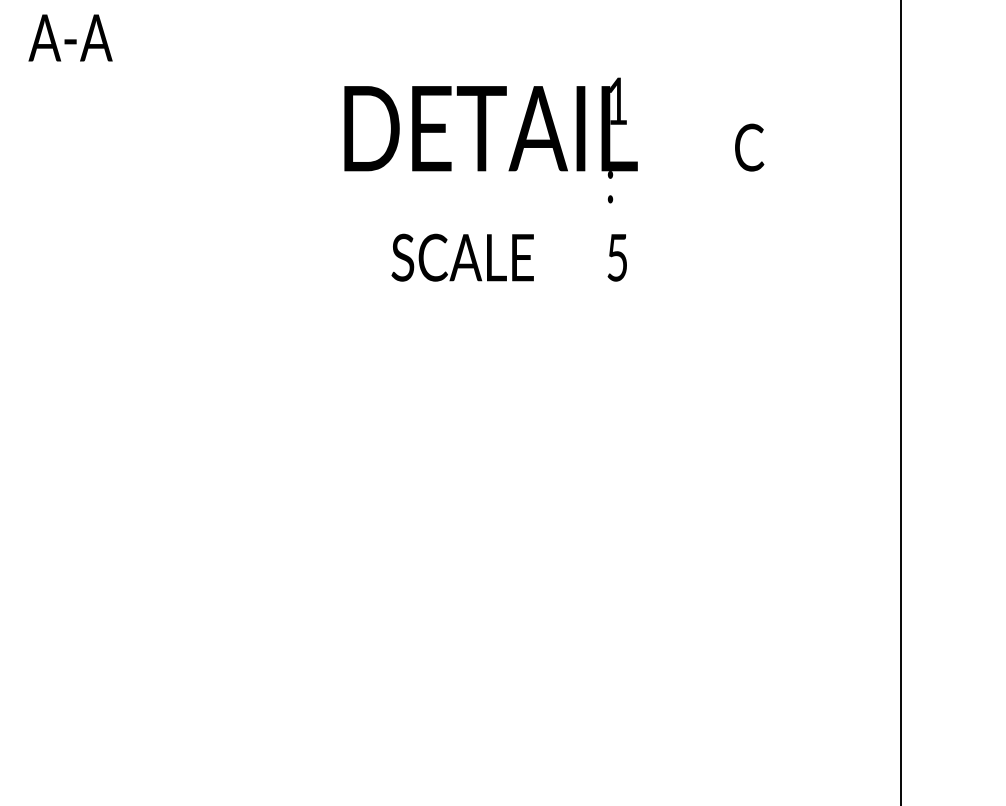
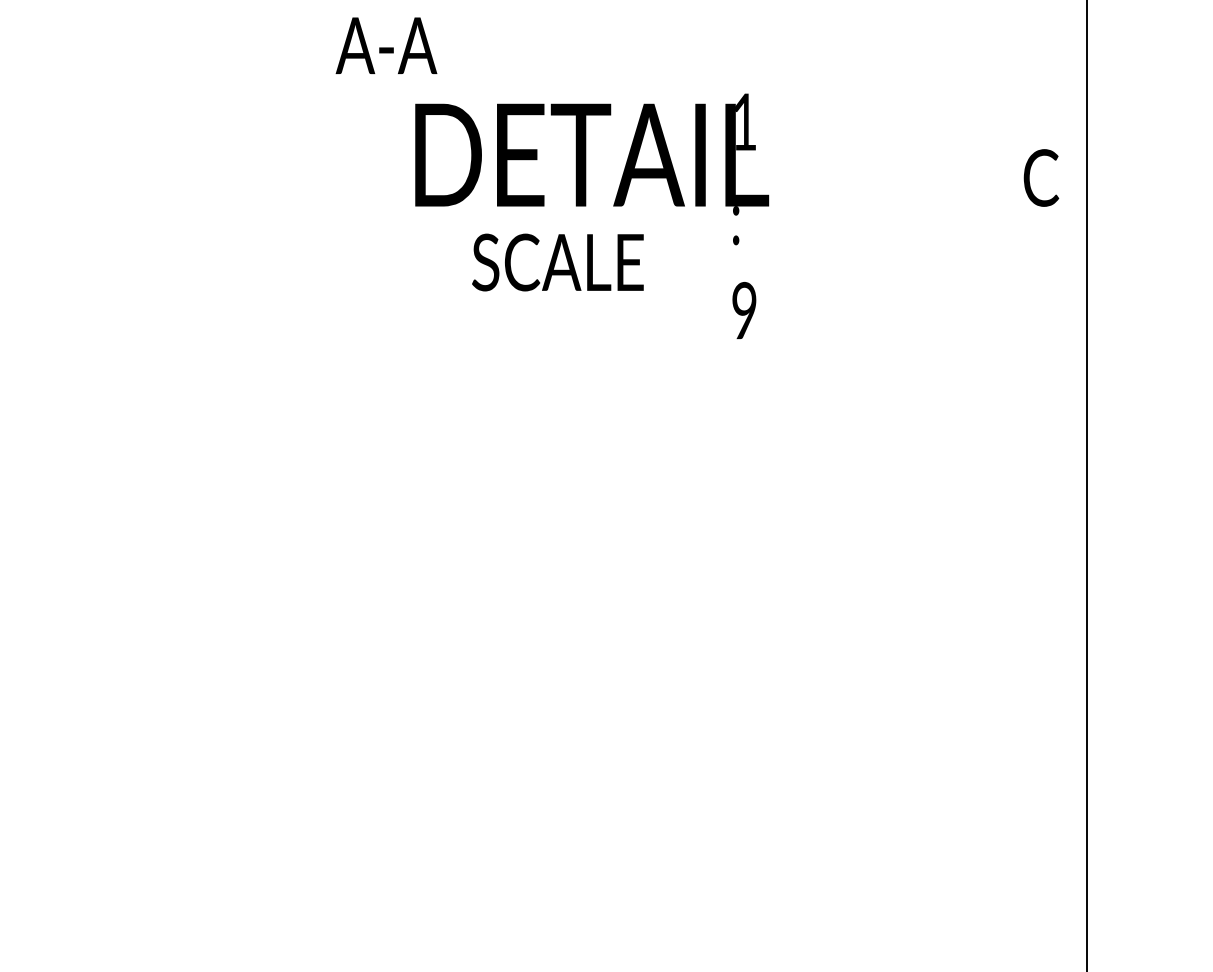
text: (70, 37) -> (386, 45), moved
text: (749, 147) -> (1041, 177), moved
text: (462, 257) -> (557, 262), moved
text: (617, 257) -> (744, 310), 5 -> 9

